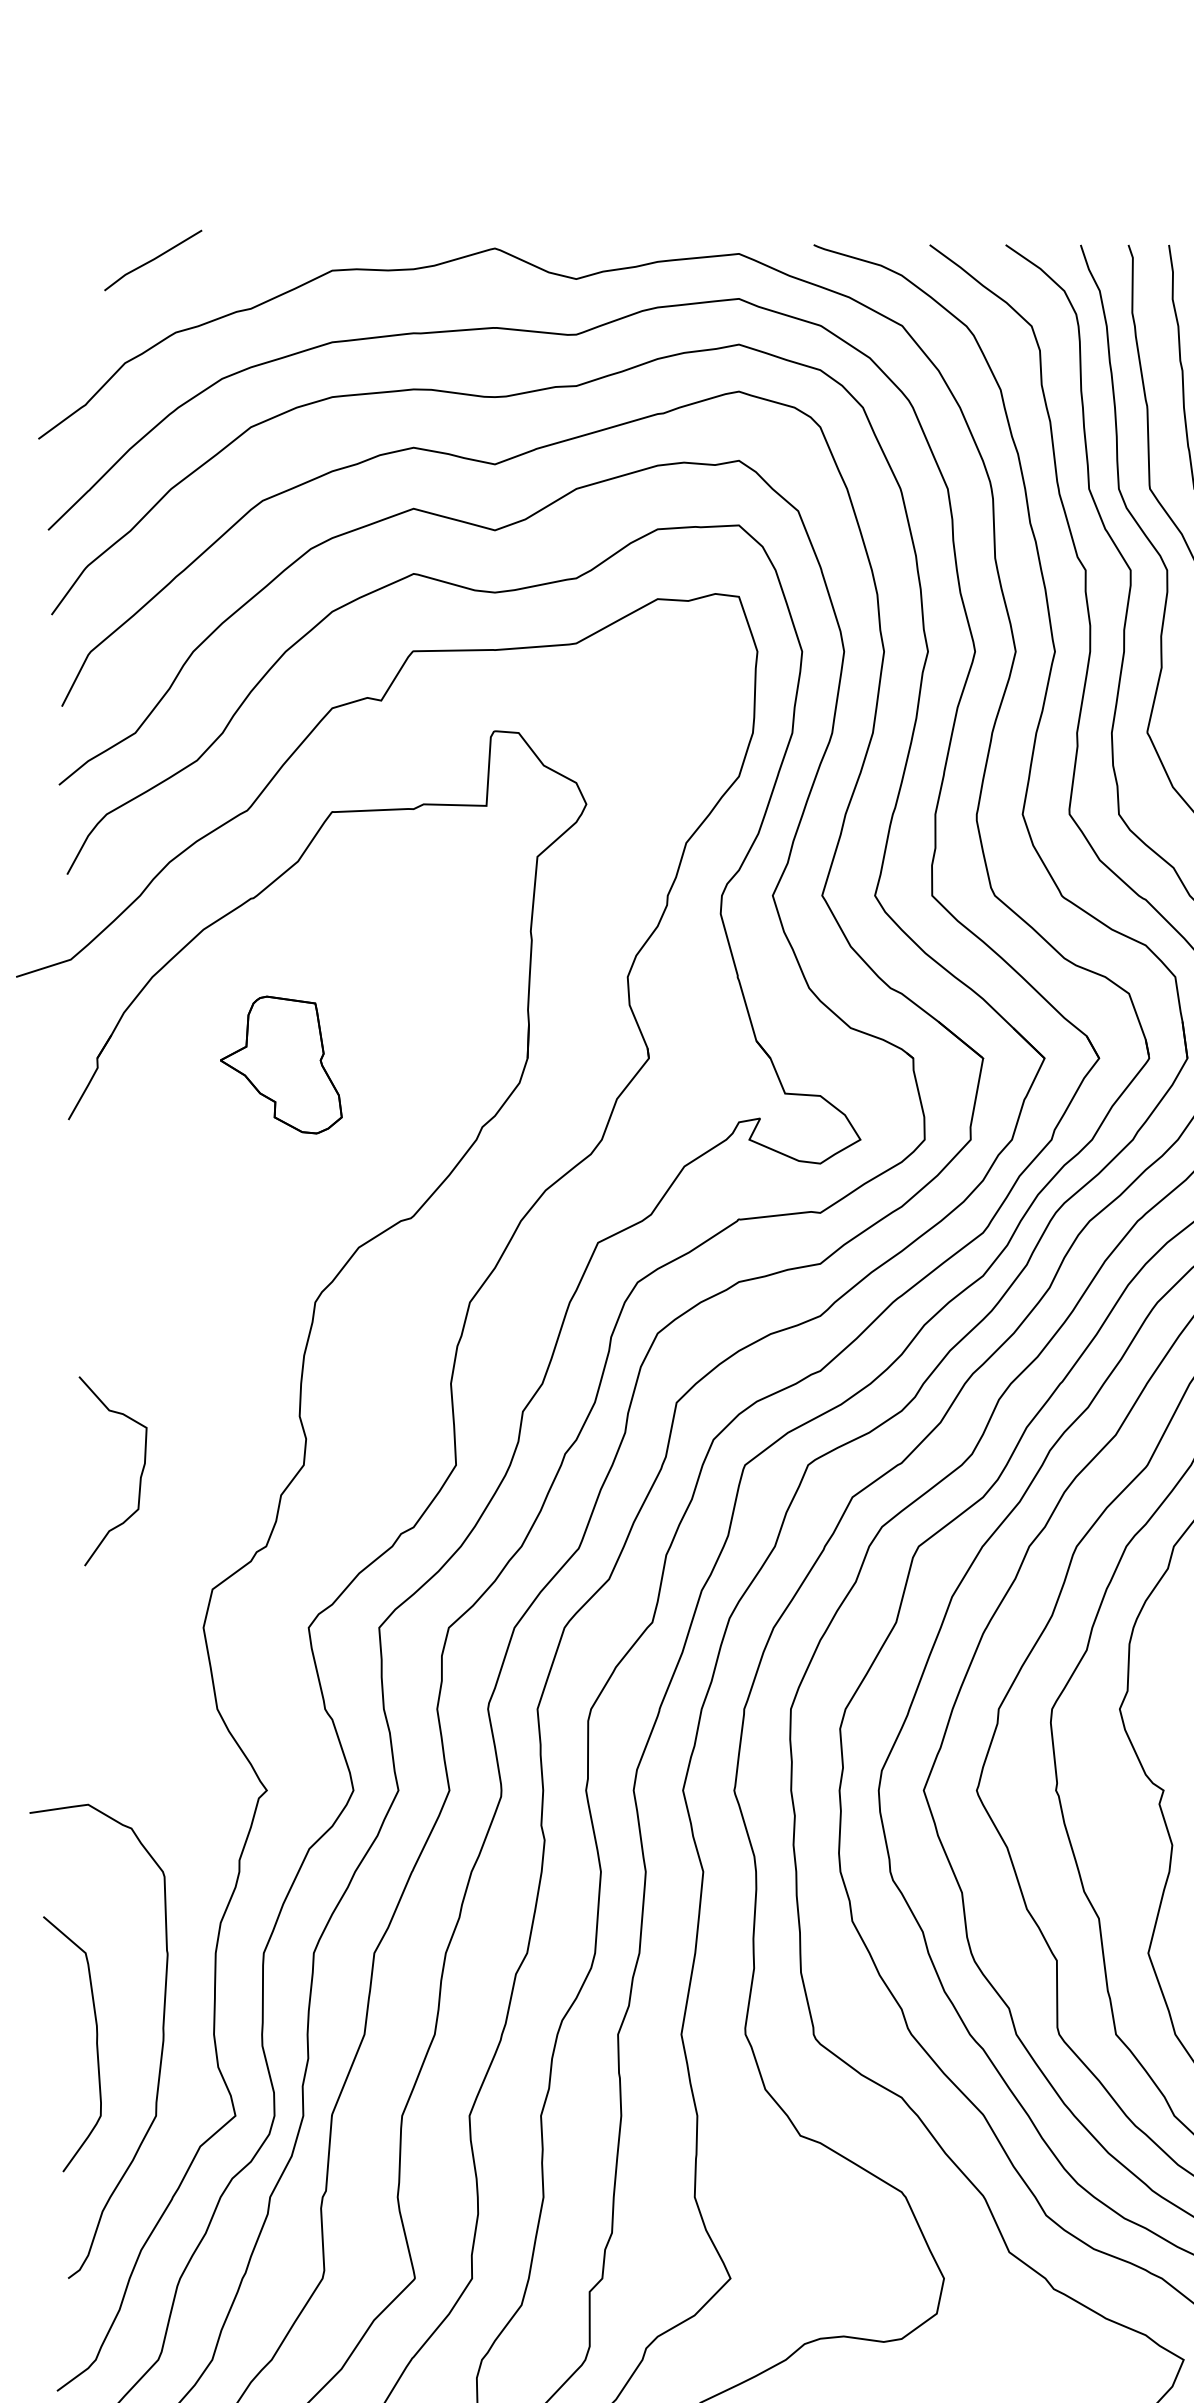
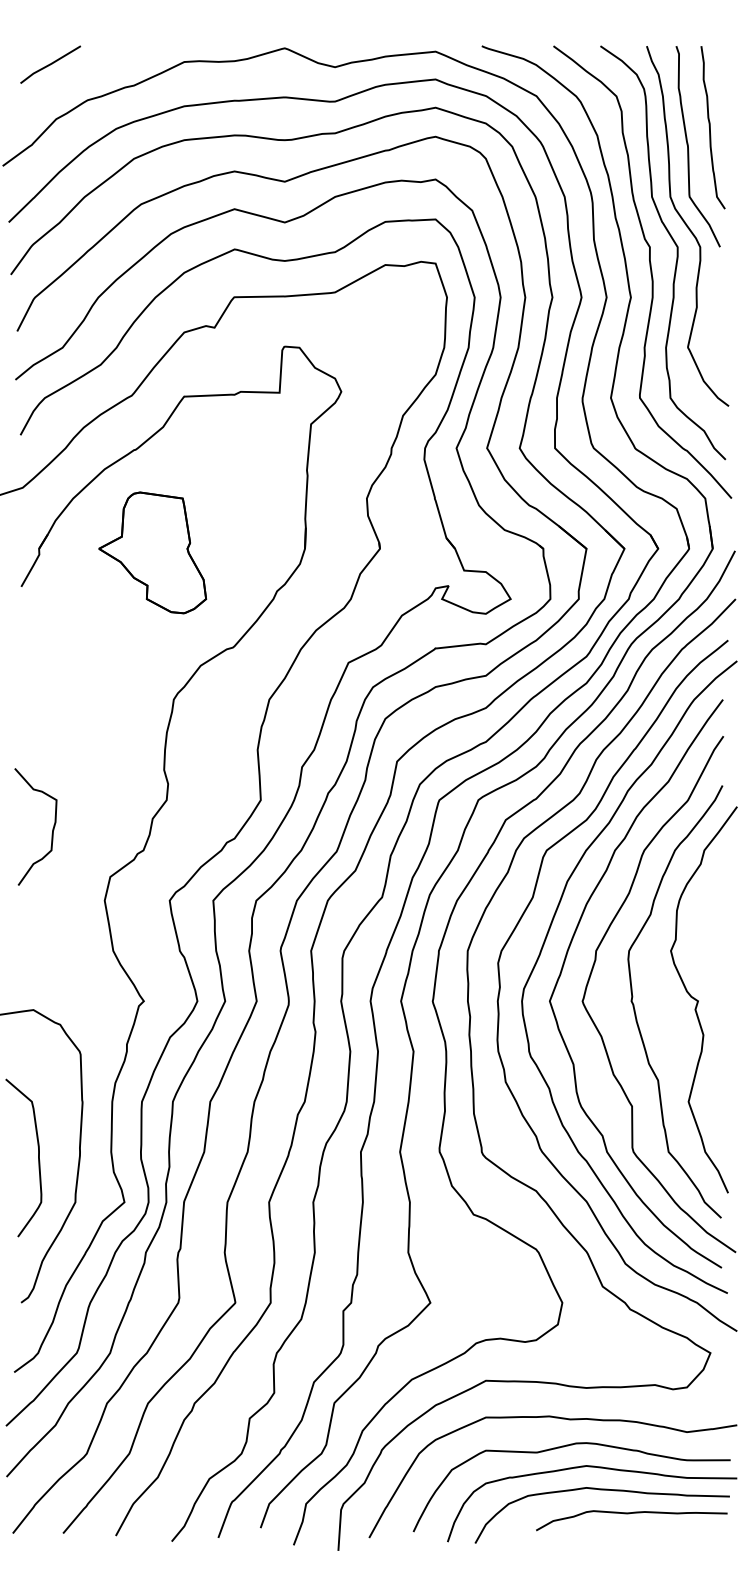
line: (152, 260) -> (50, 64), moved
part: (280, 1064) -> (152, 552), size x1.43
curve: (140, 1473) -> (52, 828), moved

